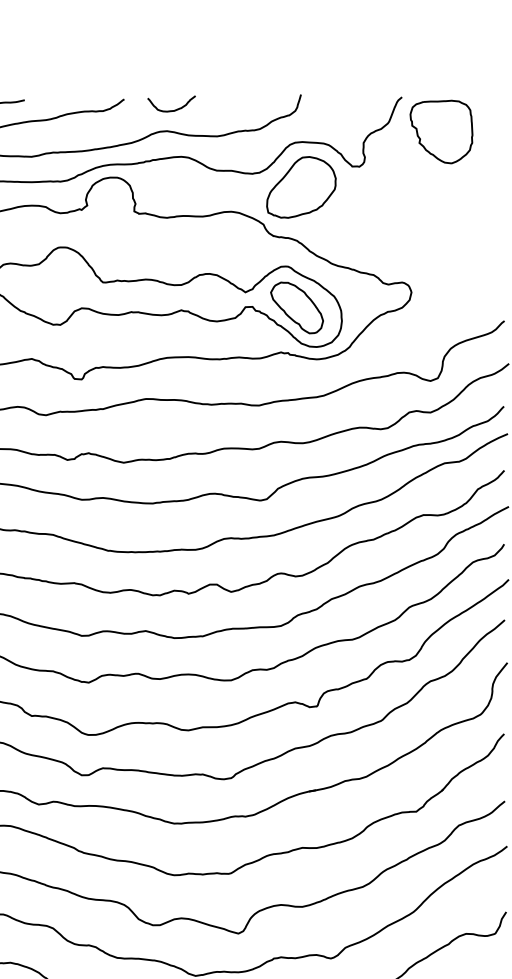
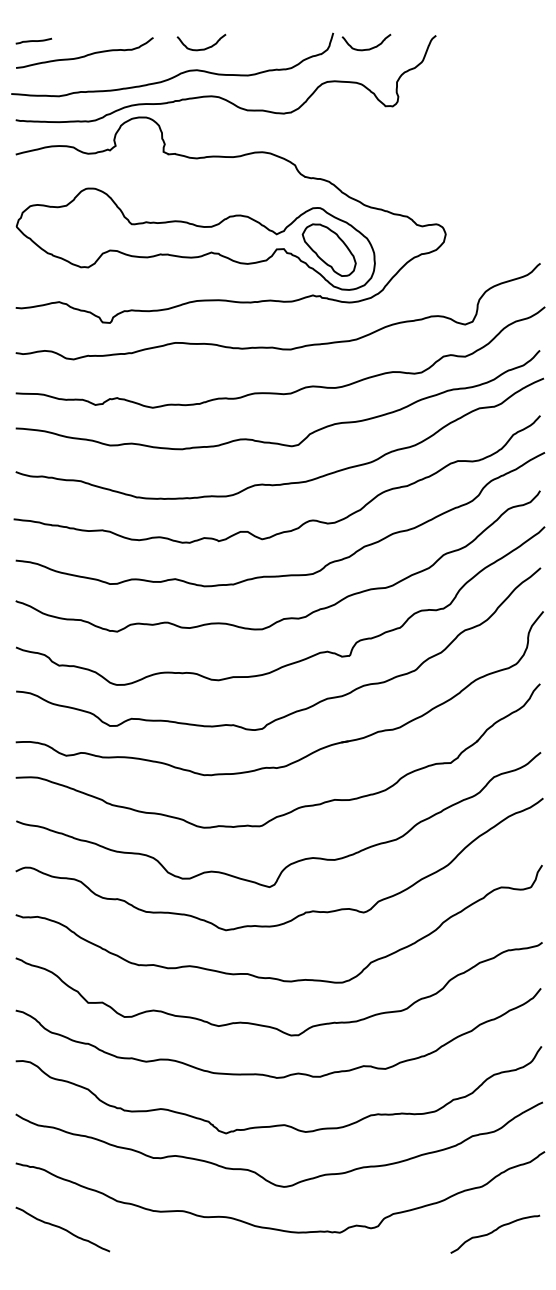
curve: (333, 109) -> (366, 48), added
part: (440, 131) -> (475, 70), removed
part: (301, 187) -> (333, 127), removed

